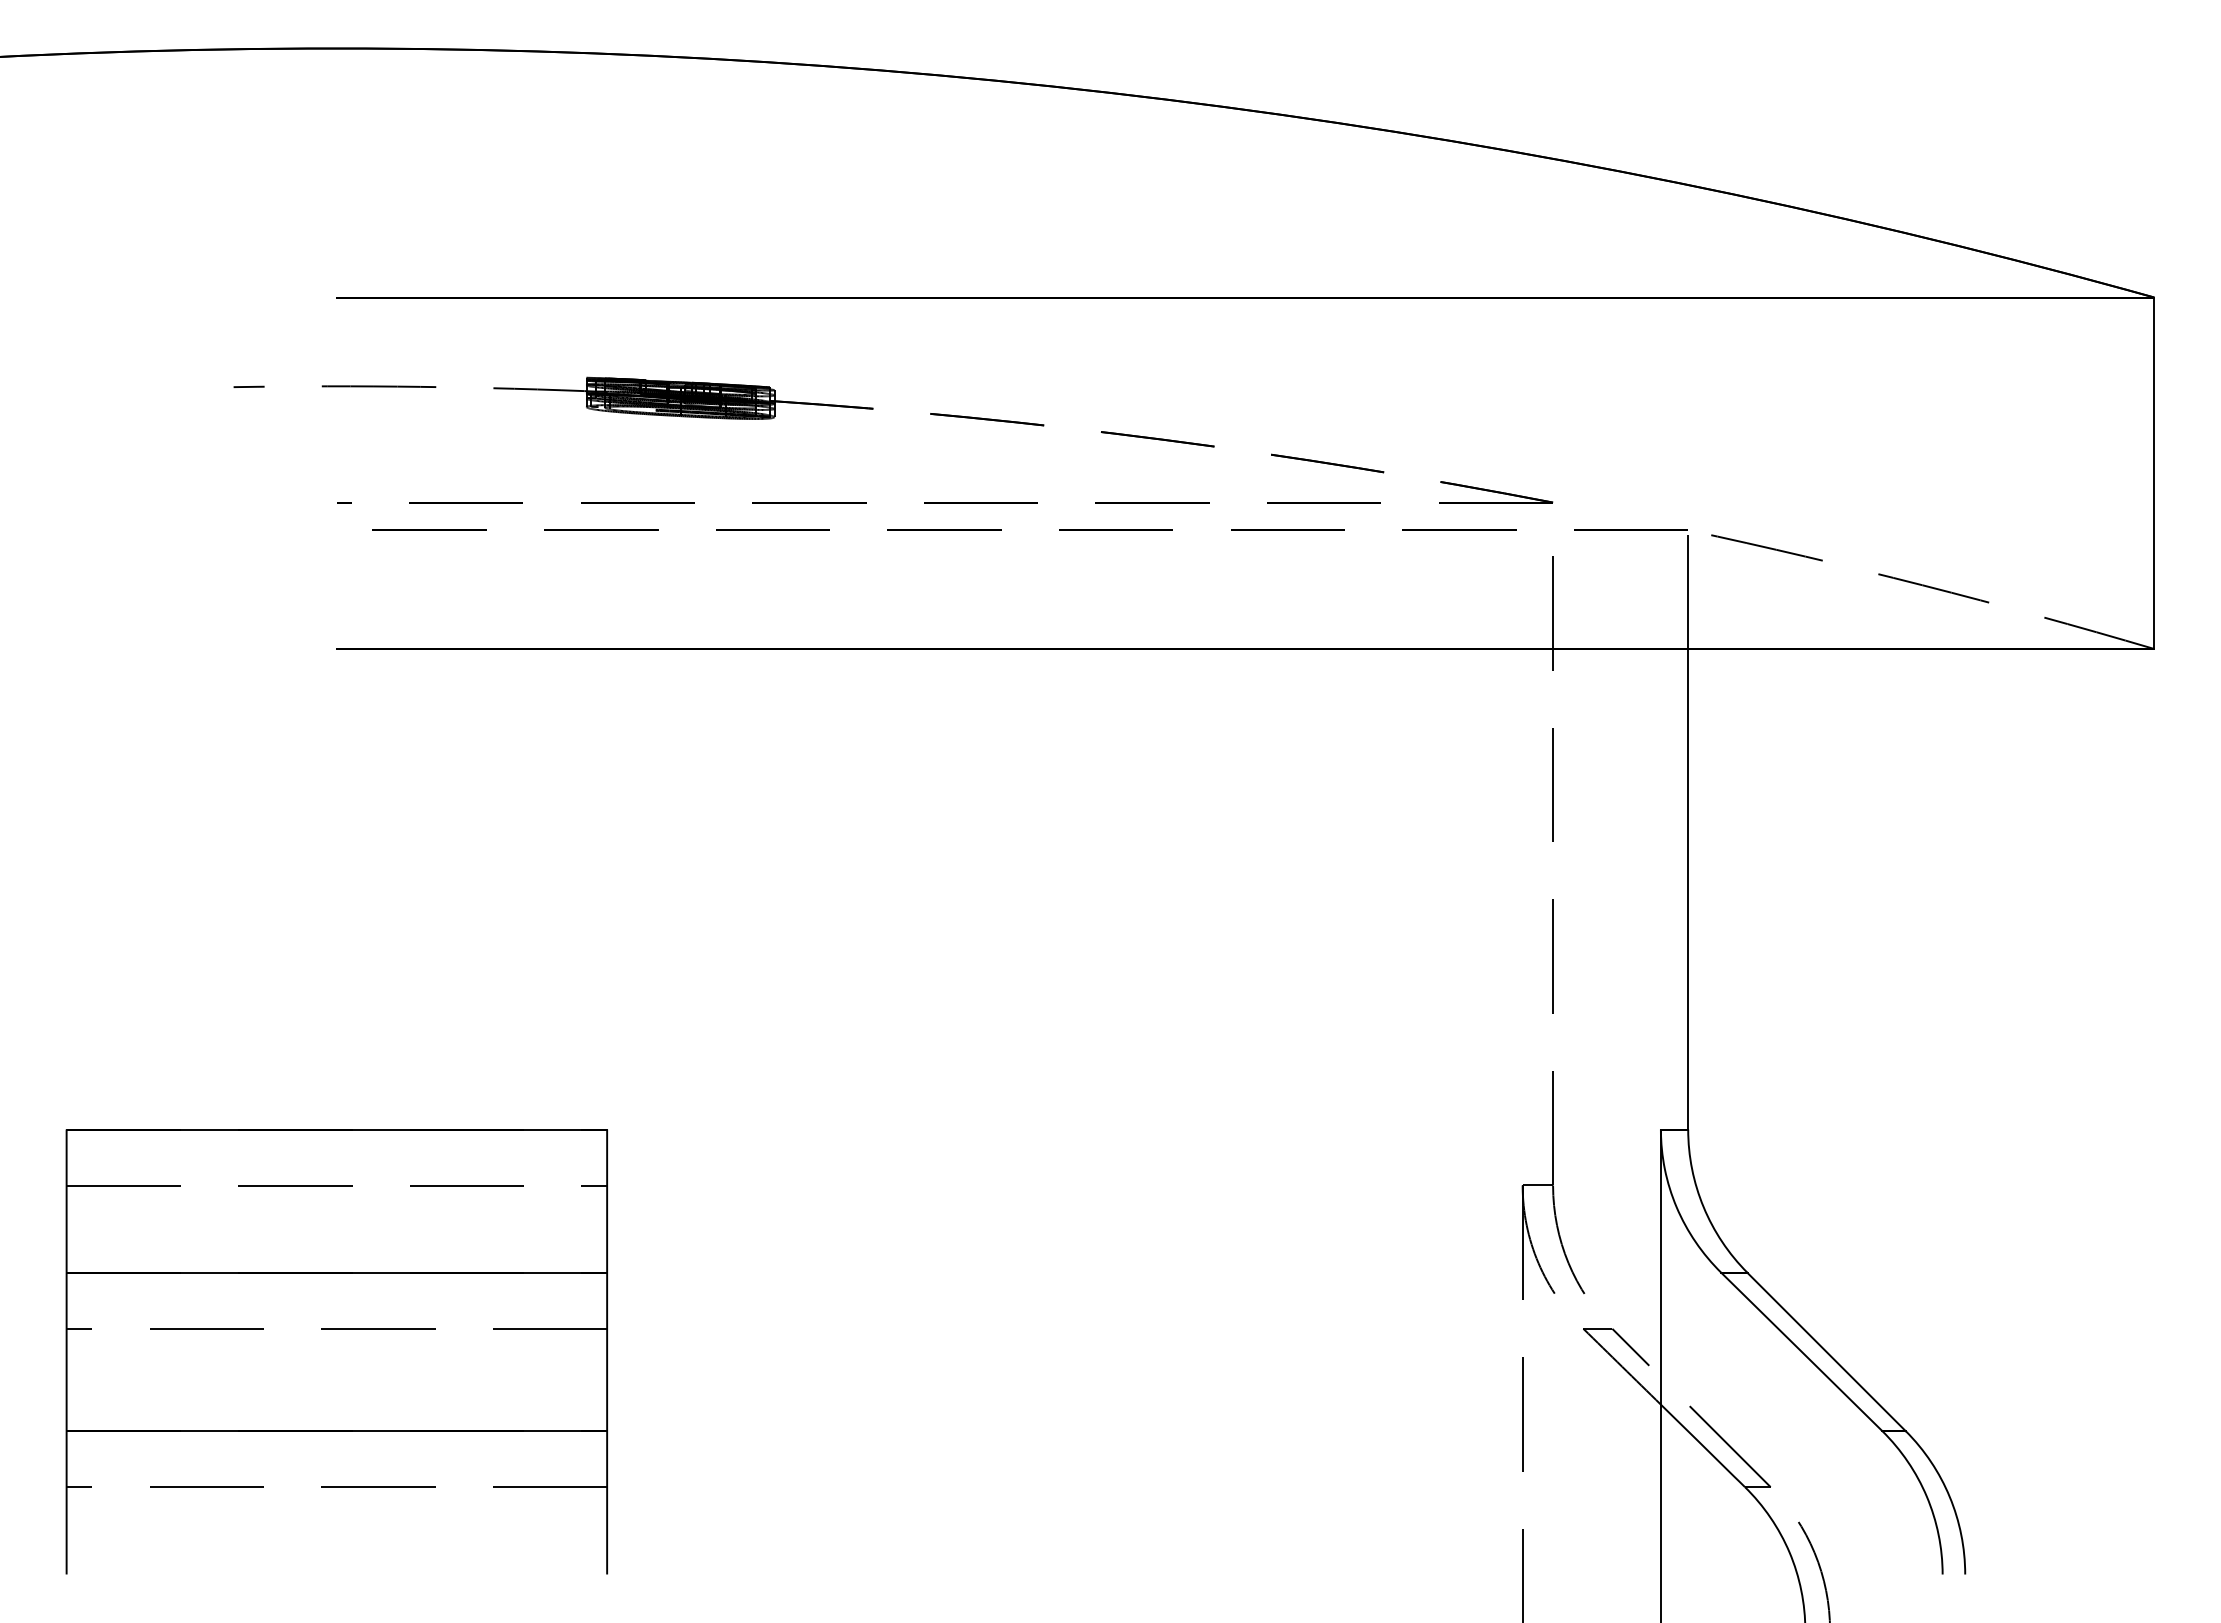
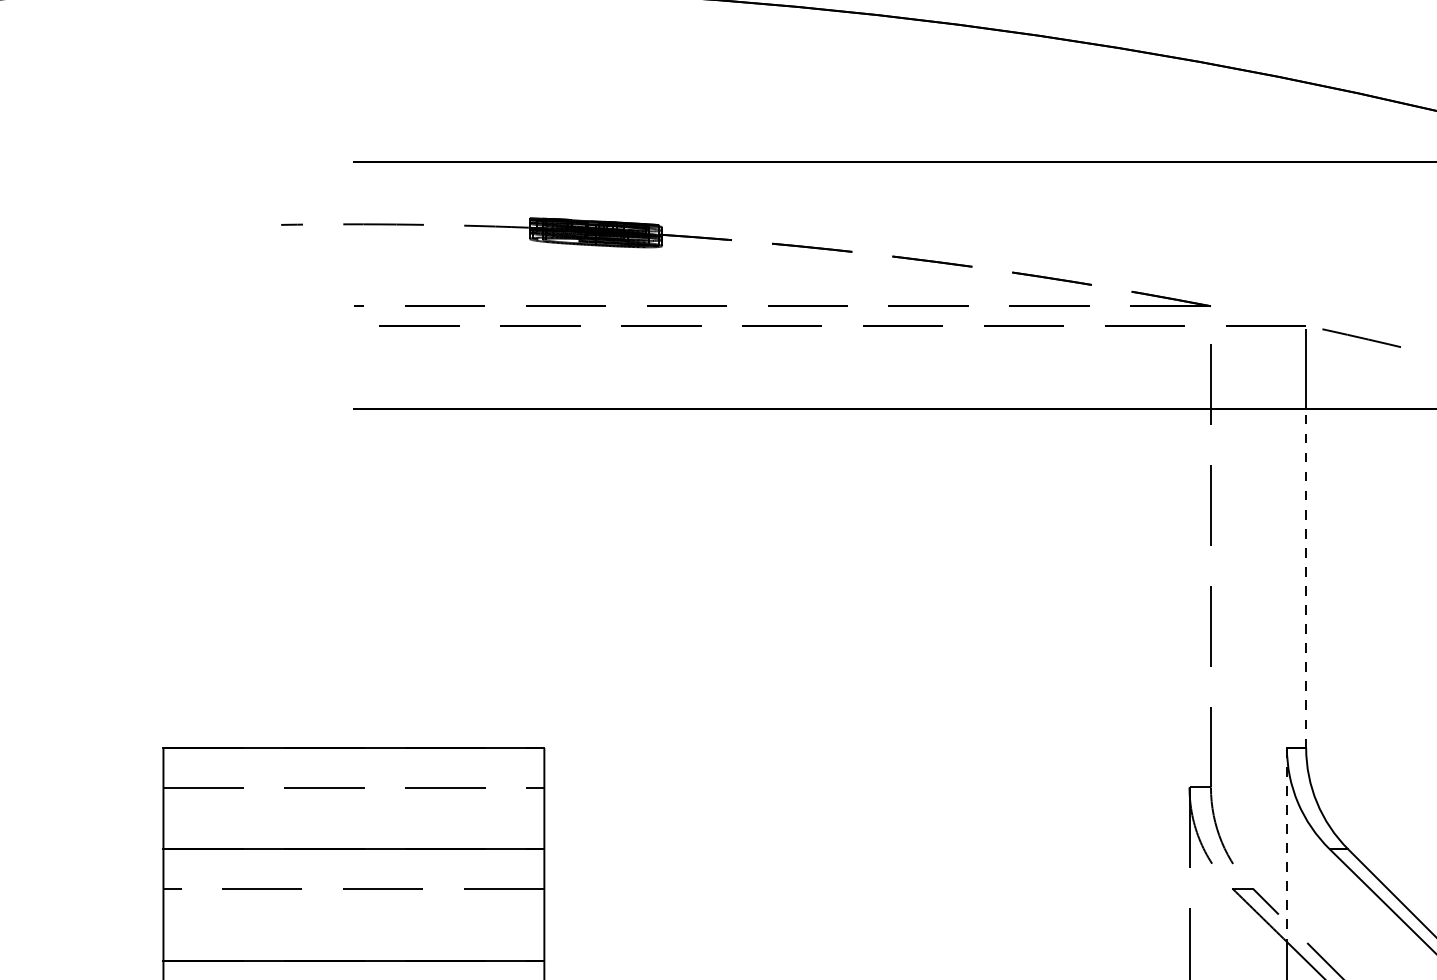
line: (1688, 888) -> (1306, 578), solid -> dashed
line: (1660, 1267) -> (1286, 845), solid -> dashed

